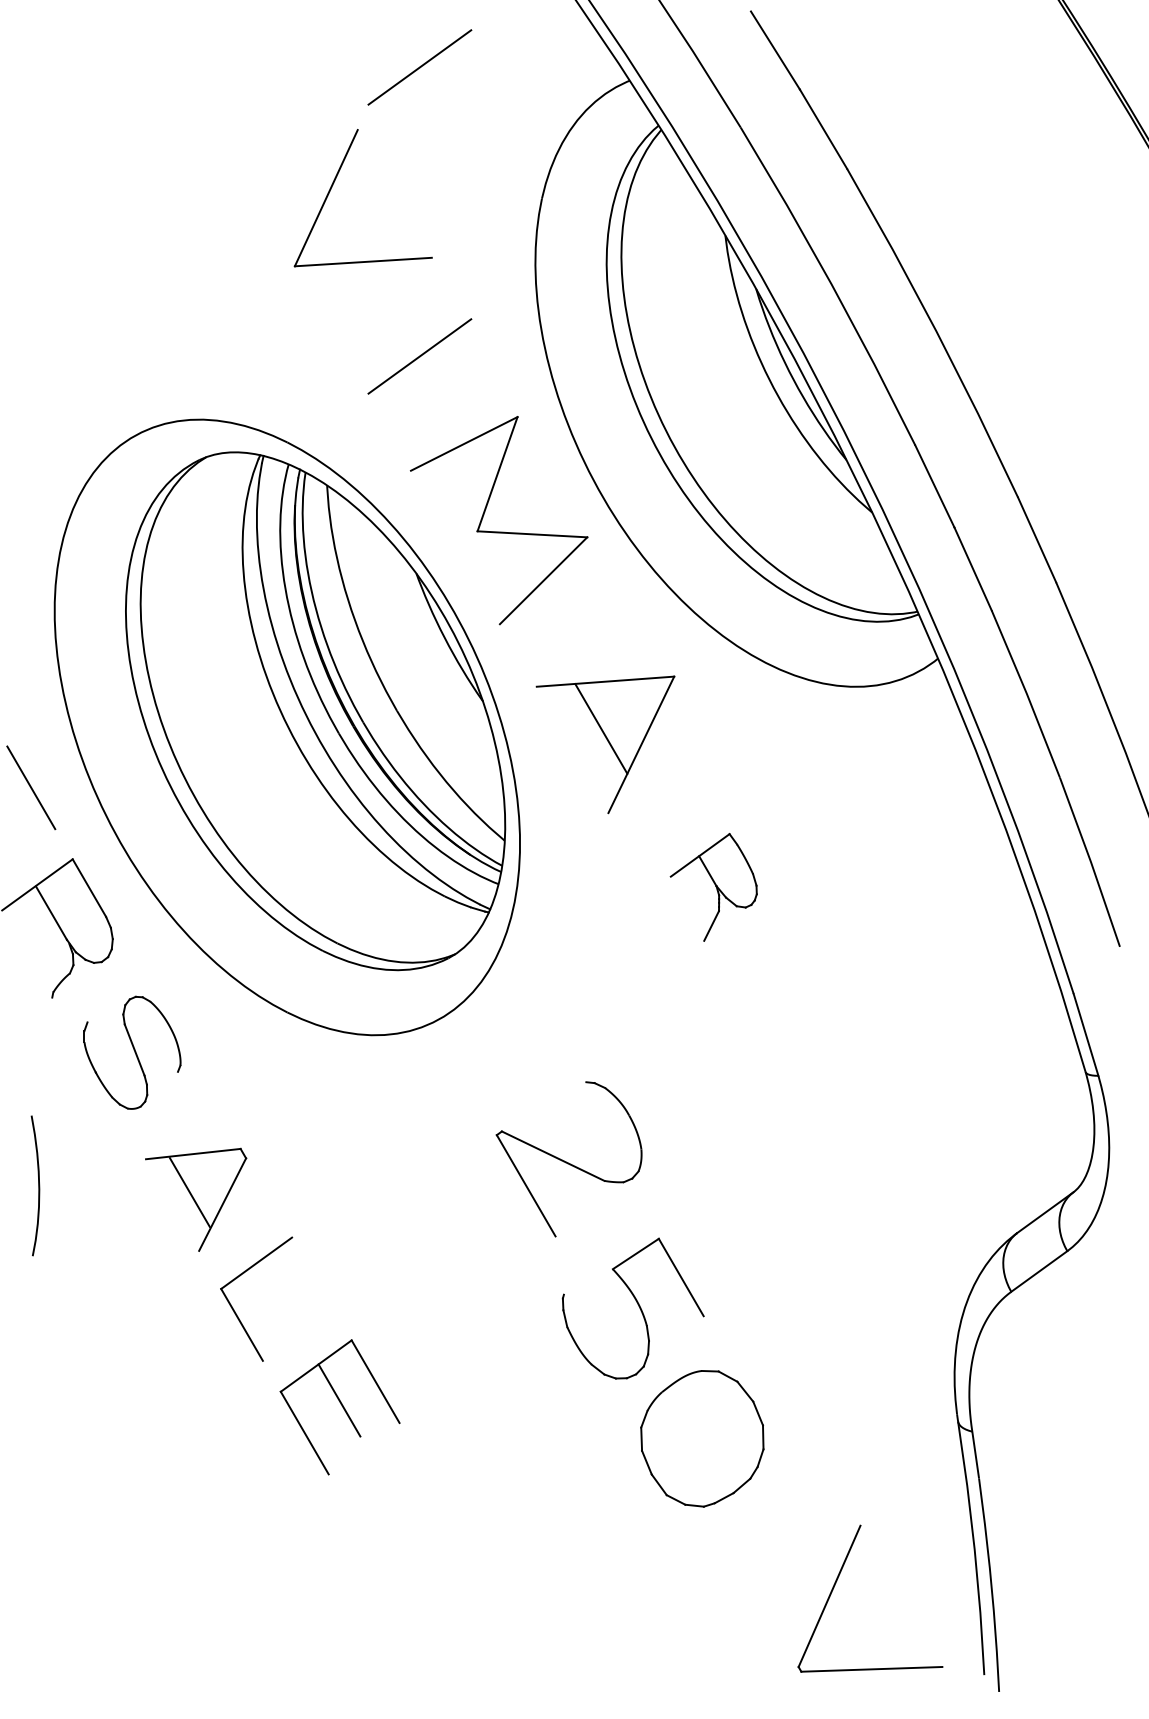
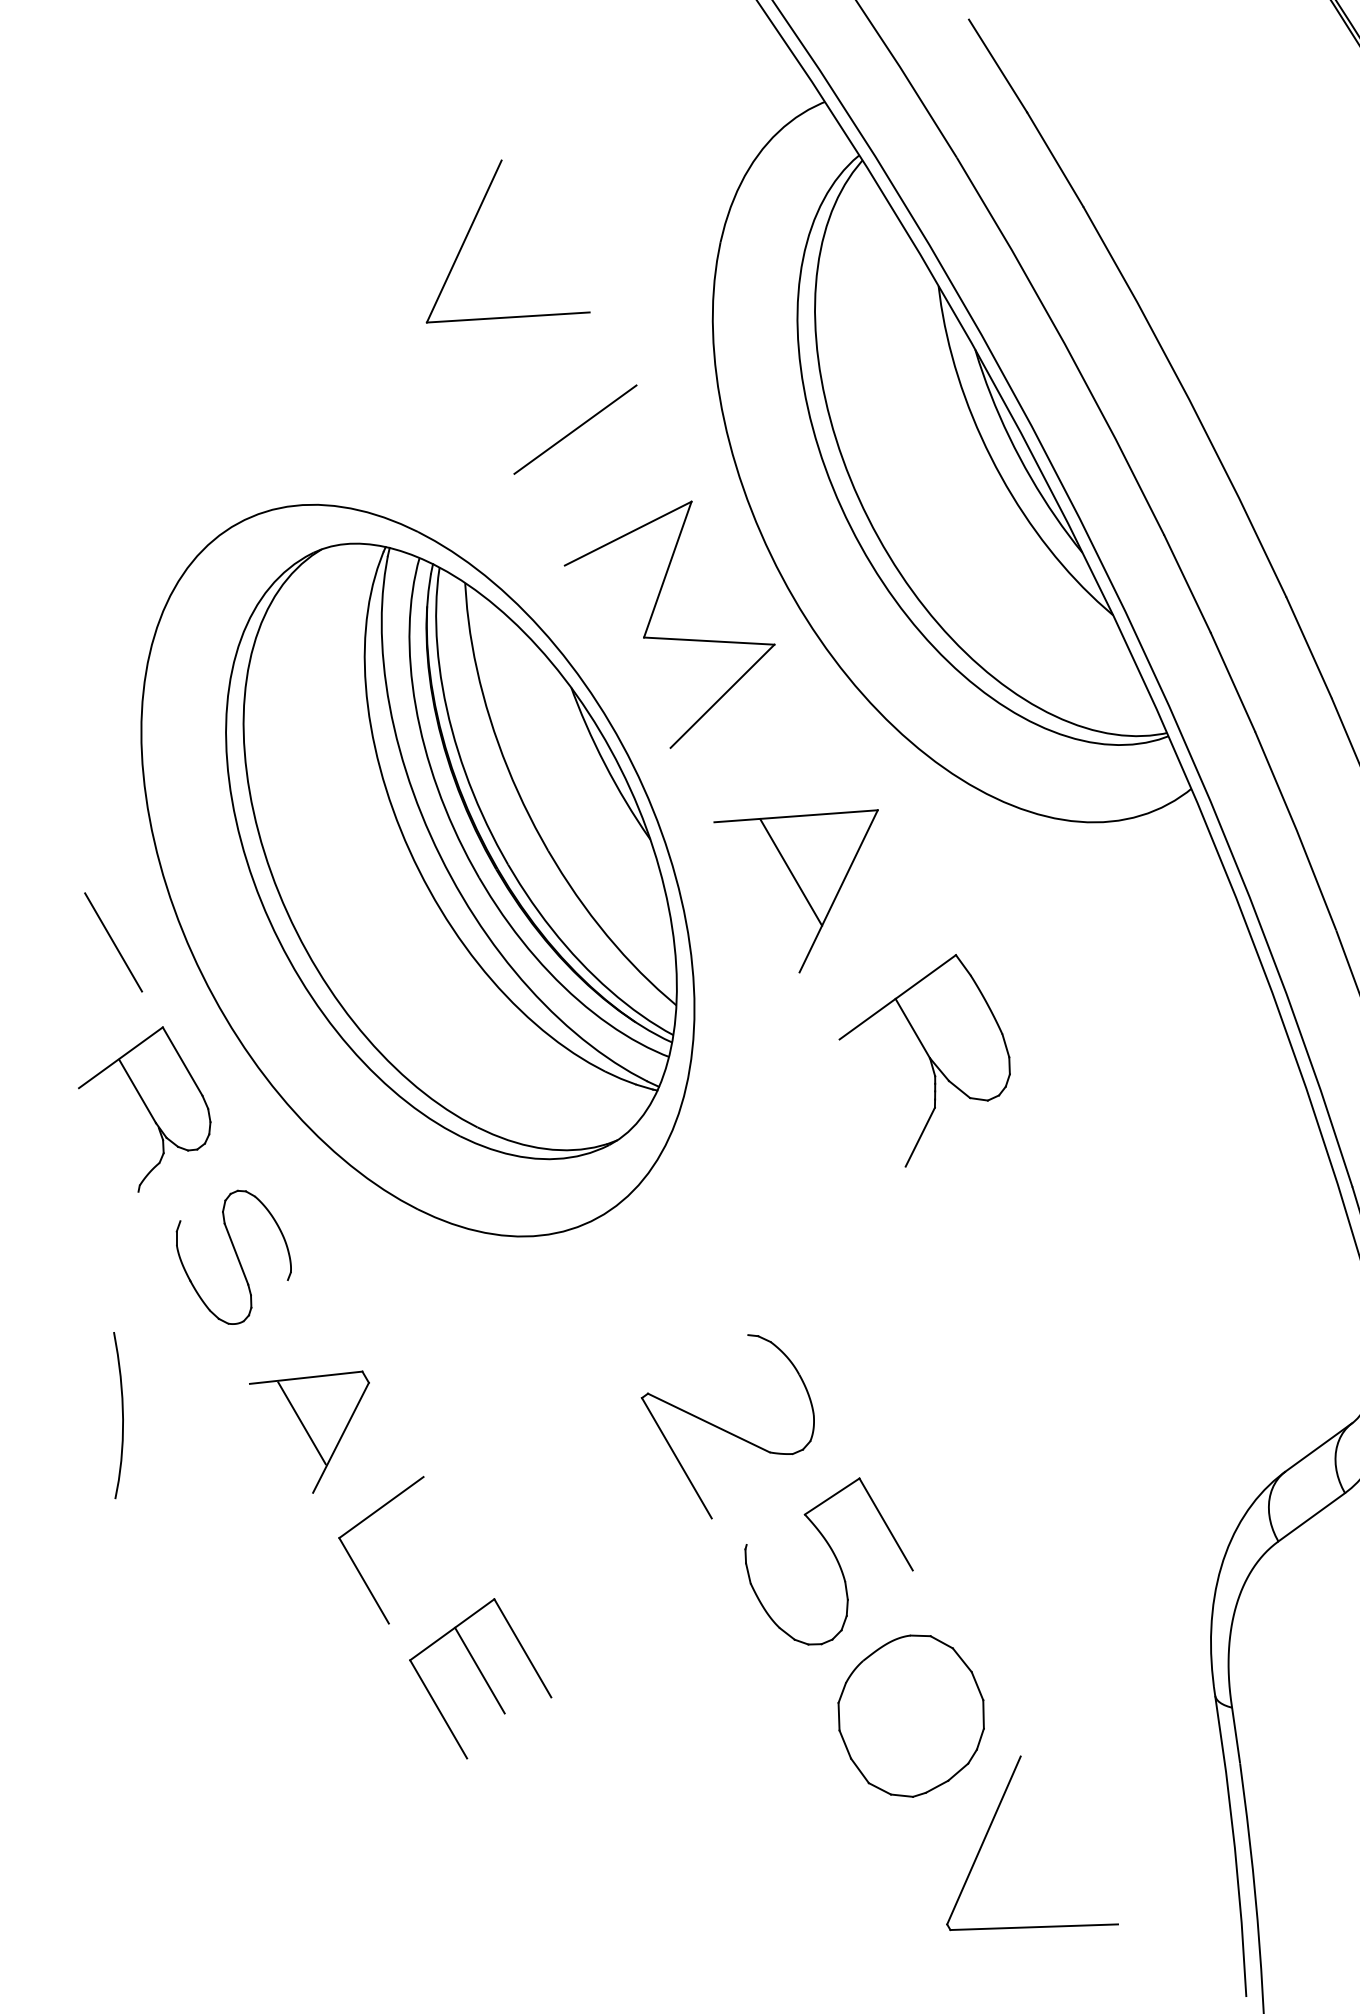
line: (419, 67) -> (575, 86), removed
part: (713, 887) -> (924, 1060), size x1.67
part: (568, 1159) -> (727, 1426), moved
part: (837, 1581) -> (993, 1822), moved

